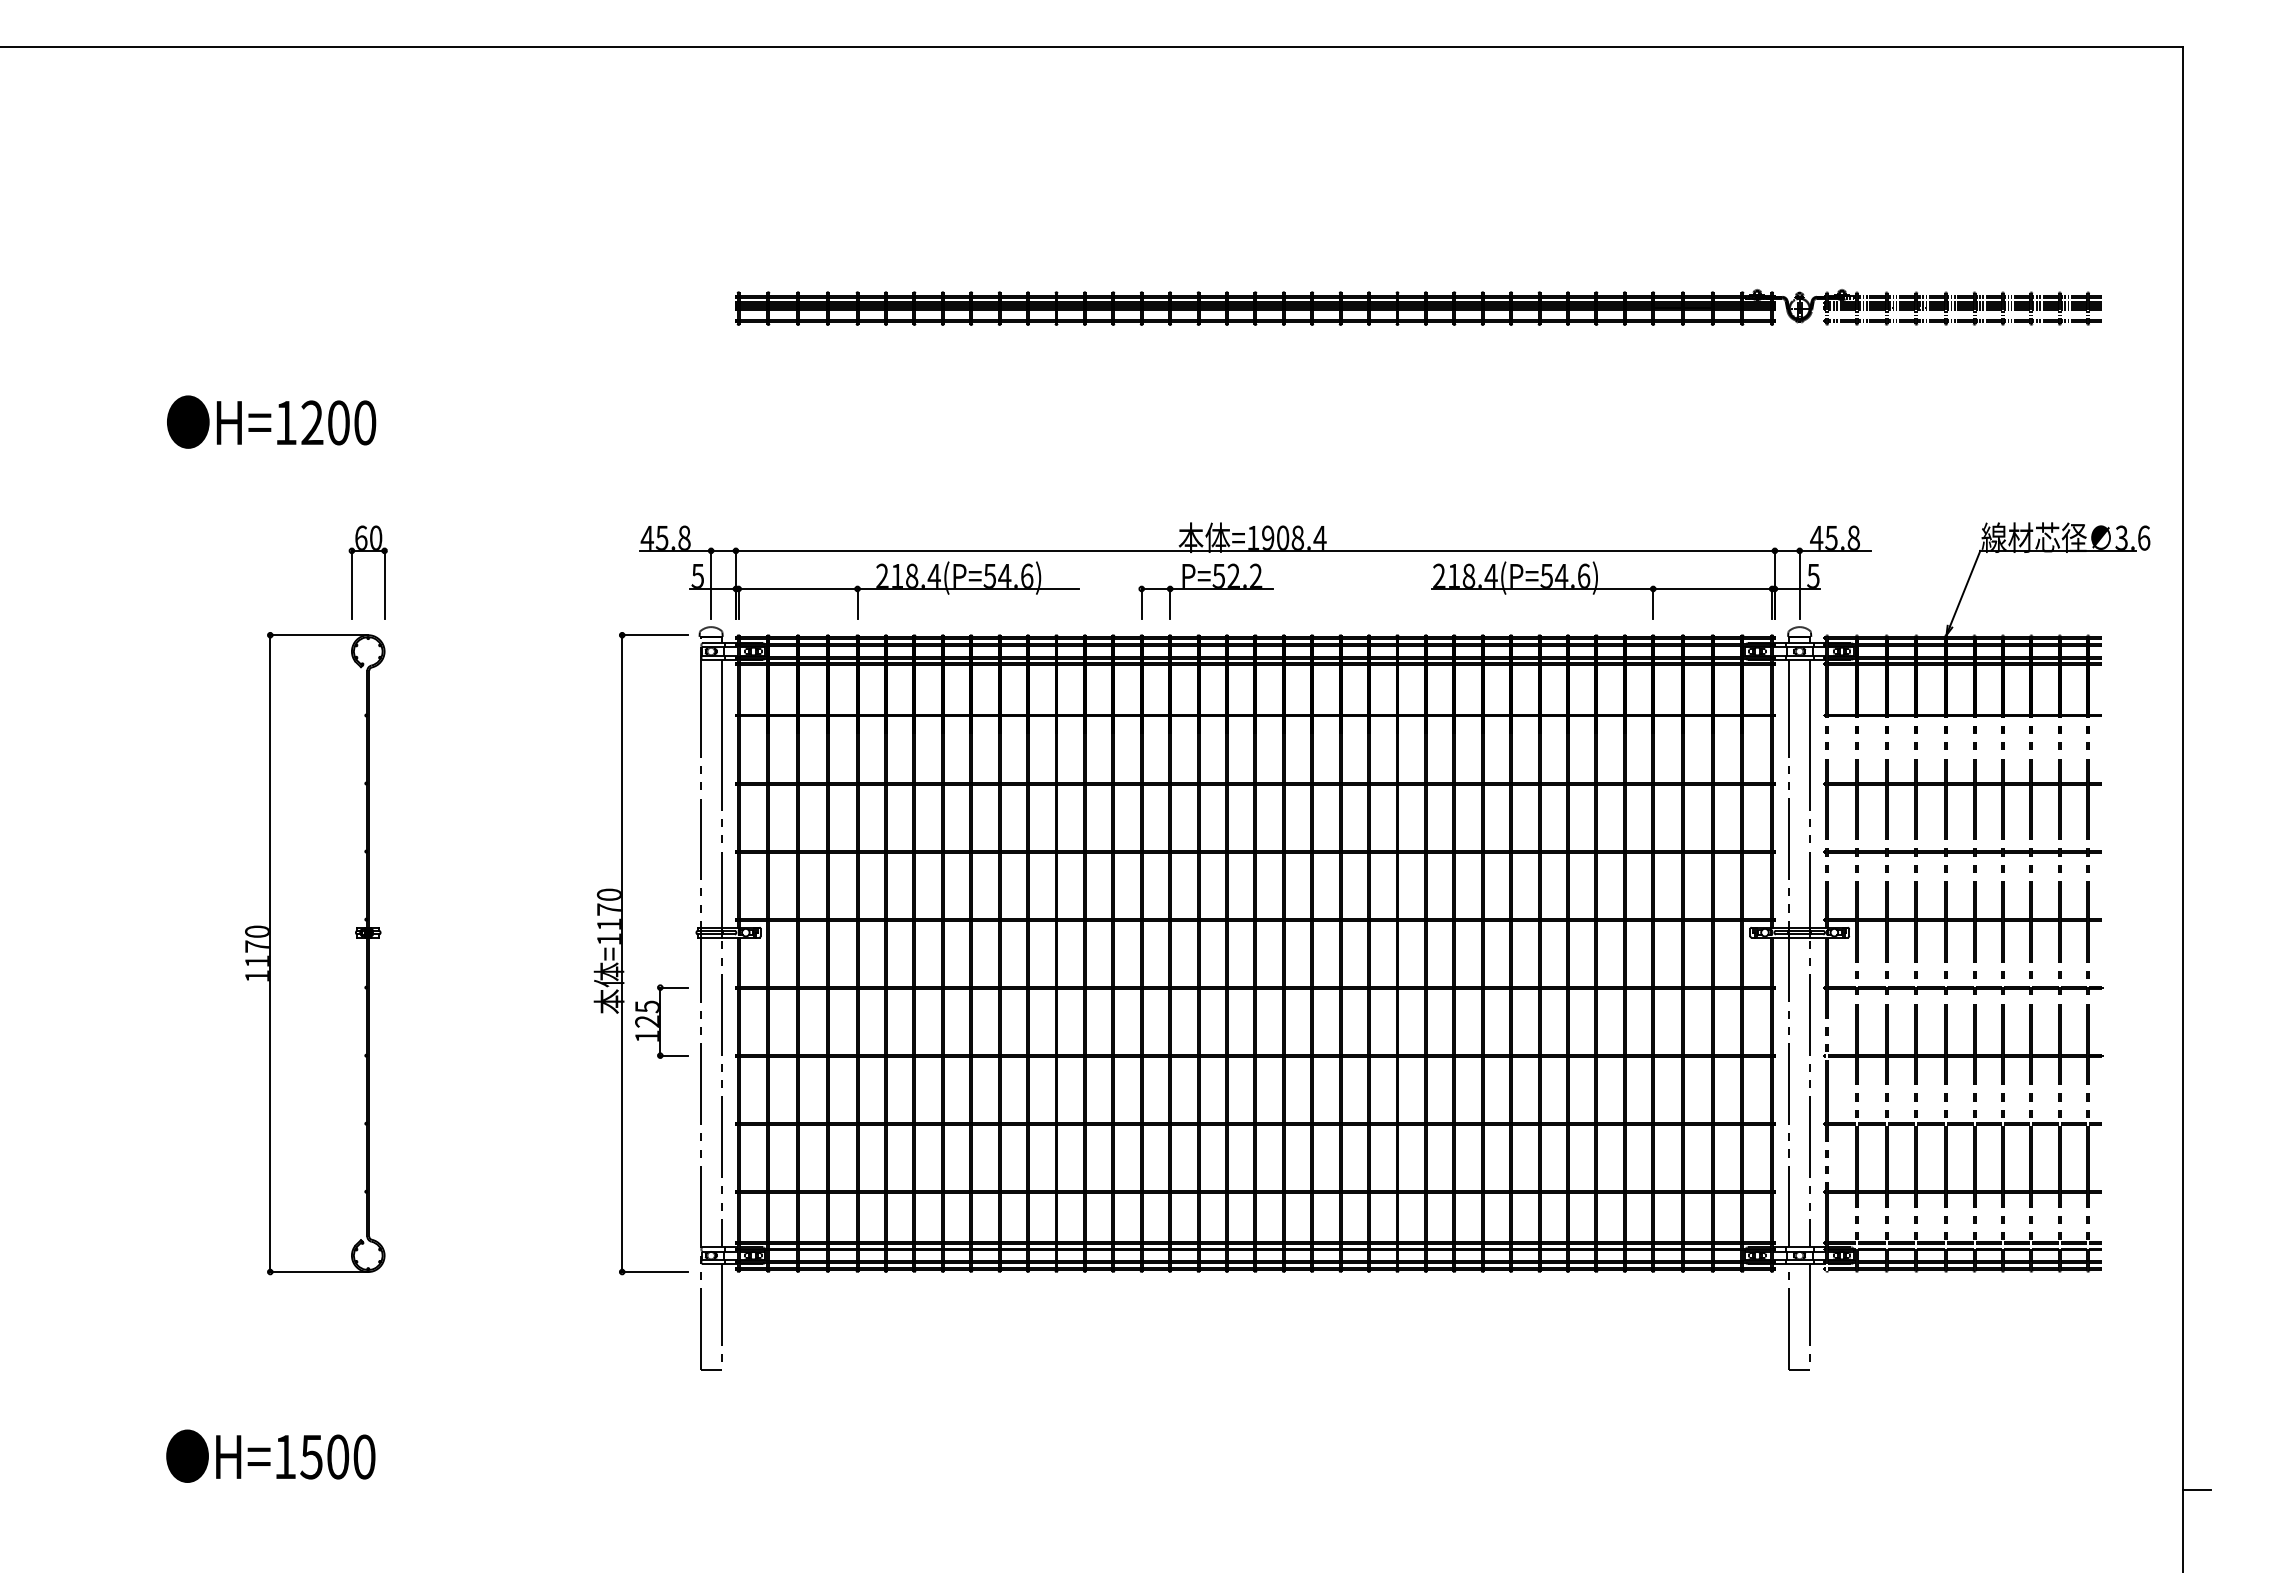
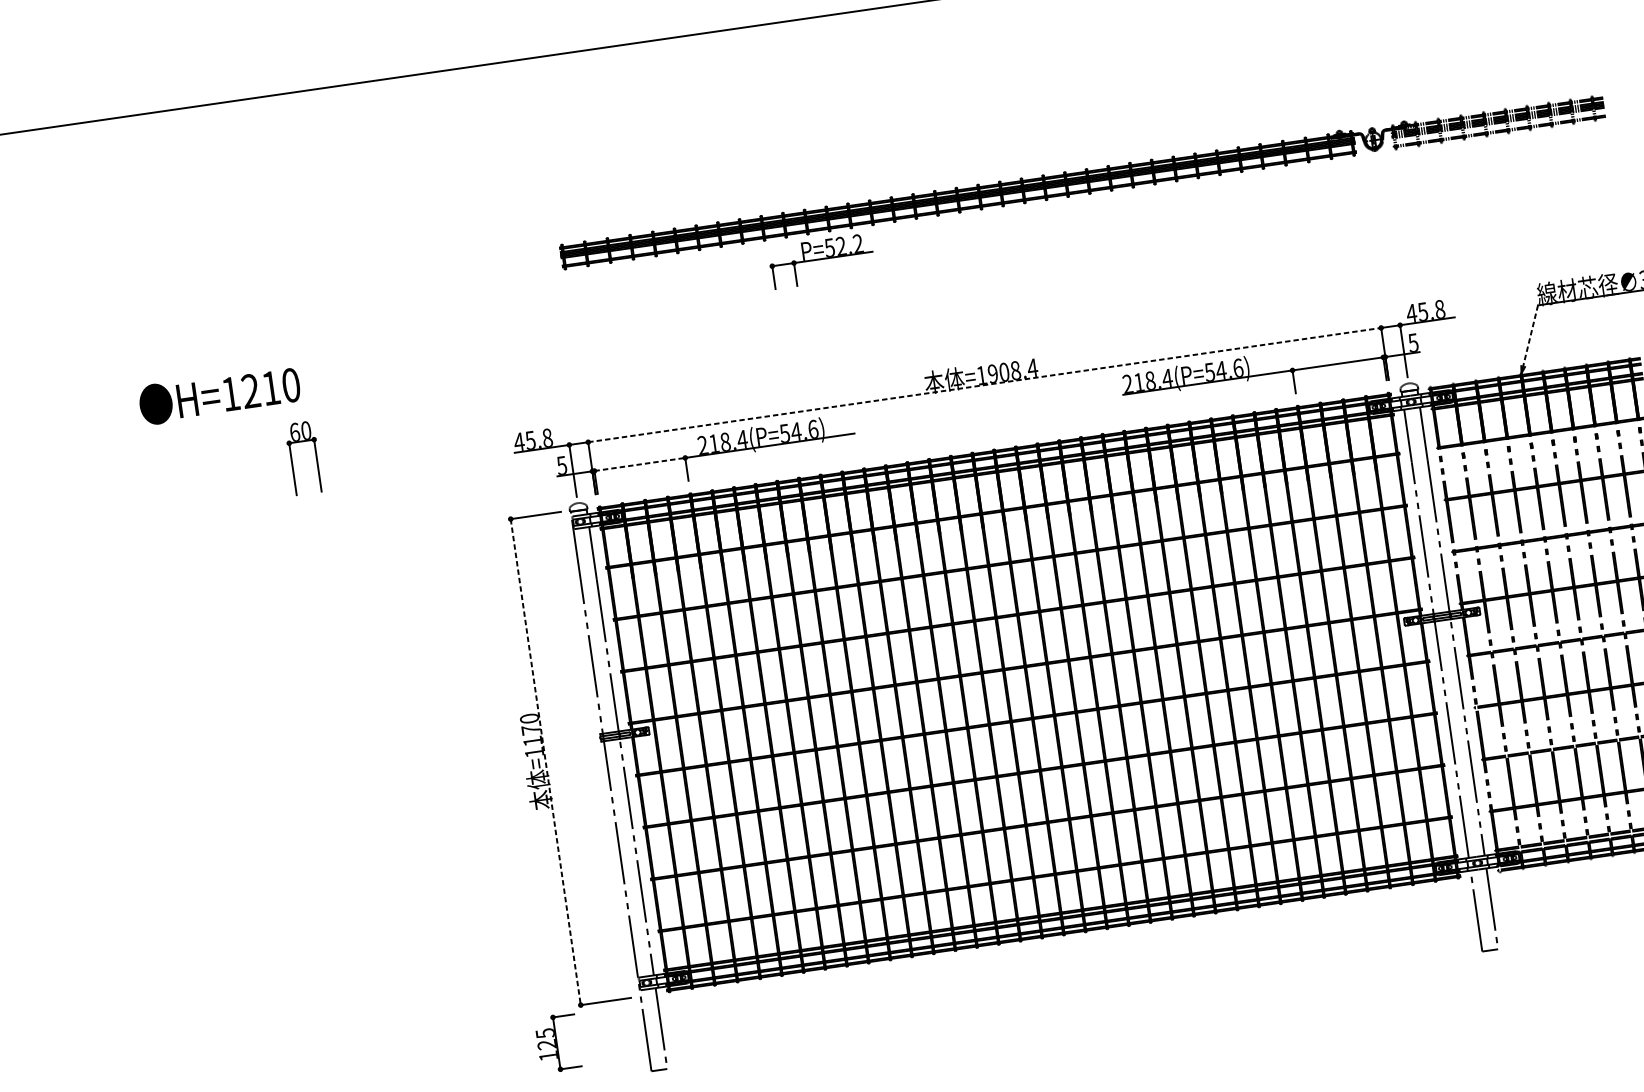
text: (338, 422) -> (270, 387), H=1200 -> H=1210
line: (1255, 550) -> (984, 384), solid -> dashed
part: (352, 572) -> (292, 459), moved
line: (798, 588) -> (640, 464), solid -> dashed
line: (1965, 588) -> (1530, 335), solid -> dashed
part: (1205, 591) -> (821, 261), moved
part: (315, 953) -> (311, 795), removed
line: (622, 954) -> (546, 762), solid -> dashed
part: (661, 1021) -> (557, 1043), moved

